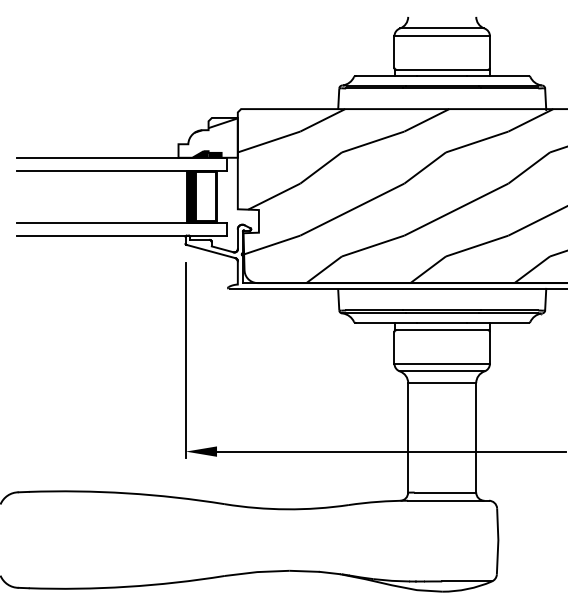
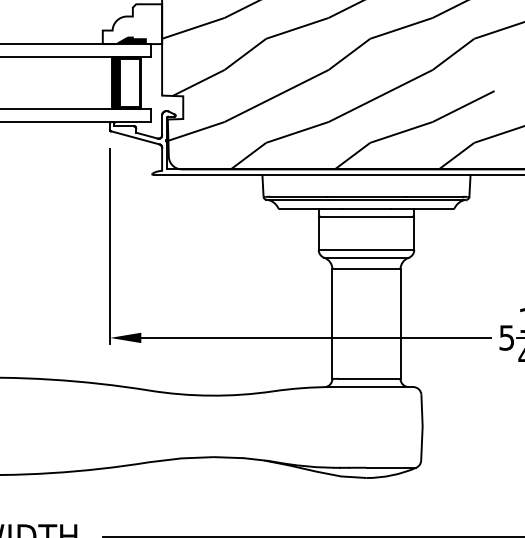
hatch: (215, 125) -> (139, 11), removed

